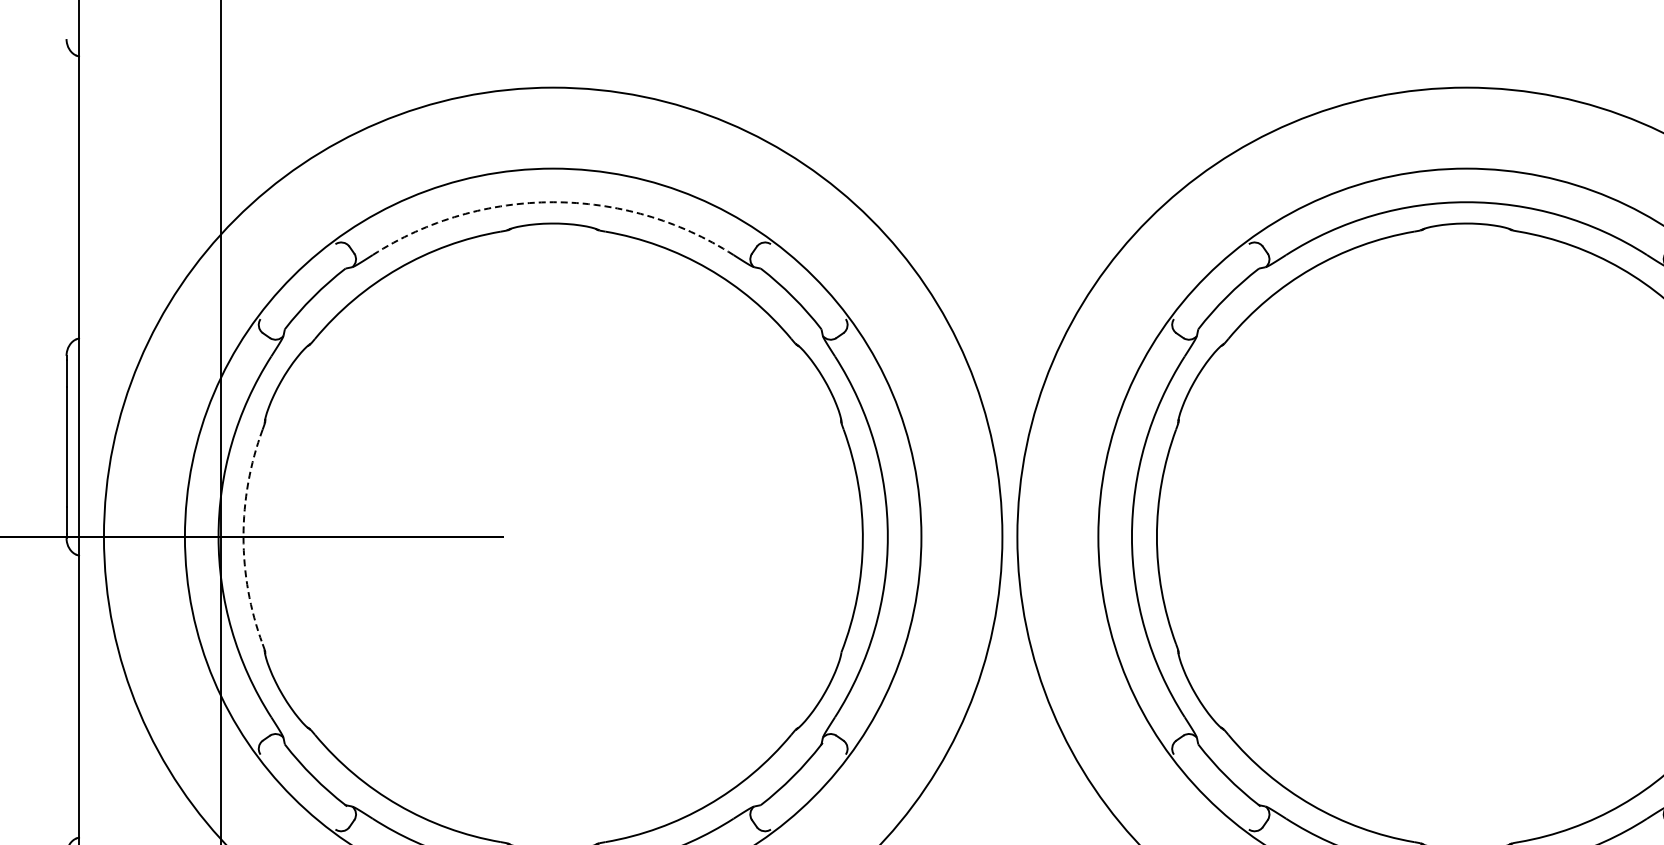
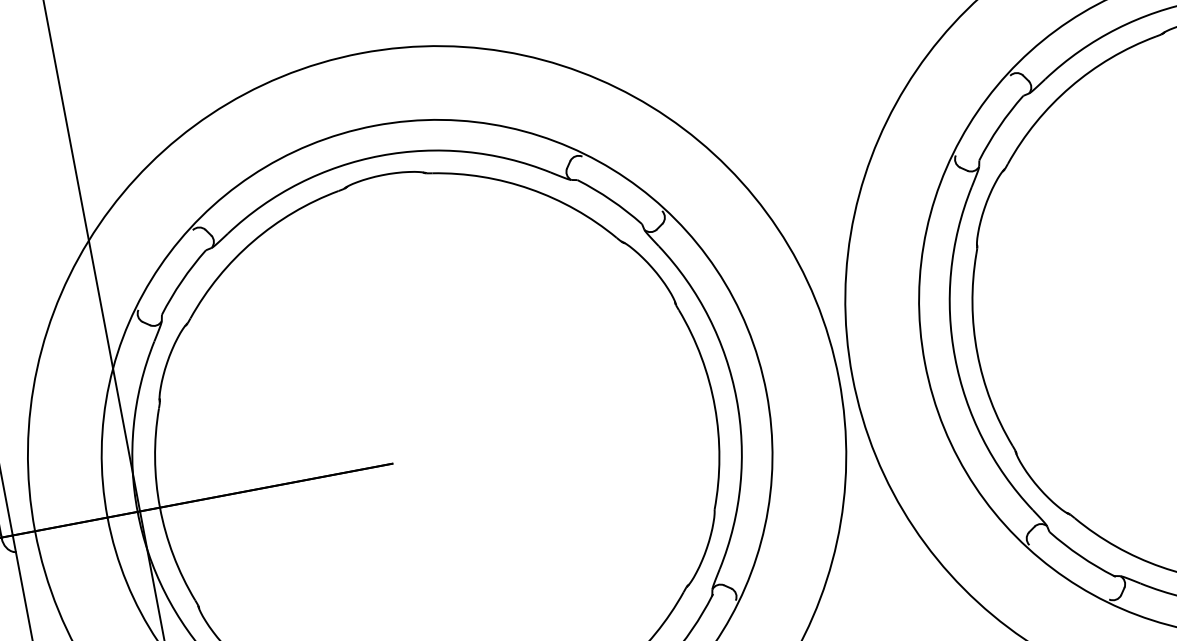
arc: (553, 202) -> (380, 156), dashed -> solid
arc: (243, 536) -> (159, 507), dashed -> solid

